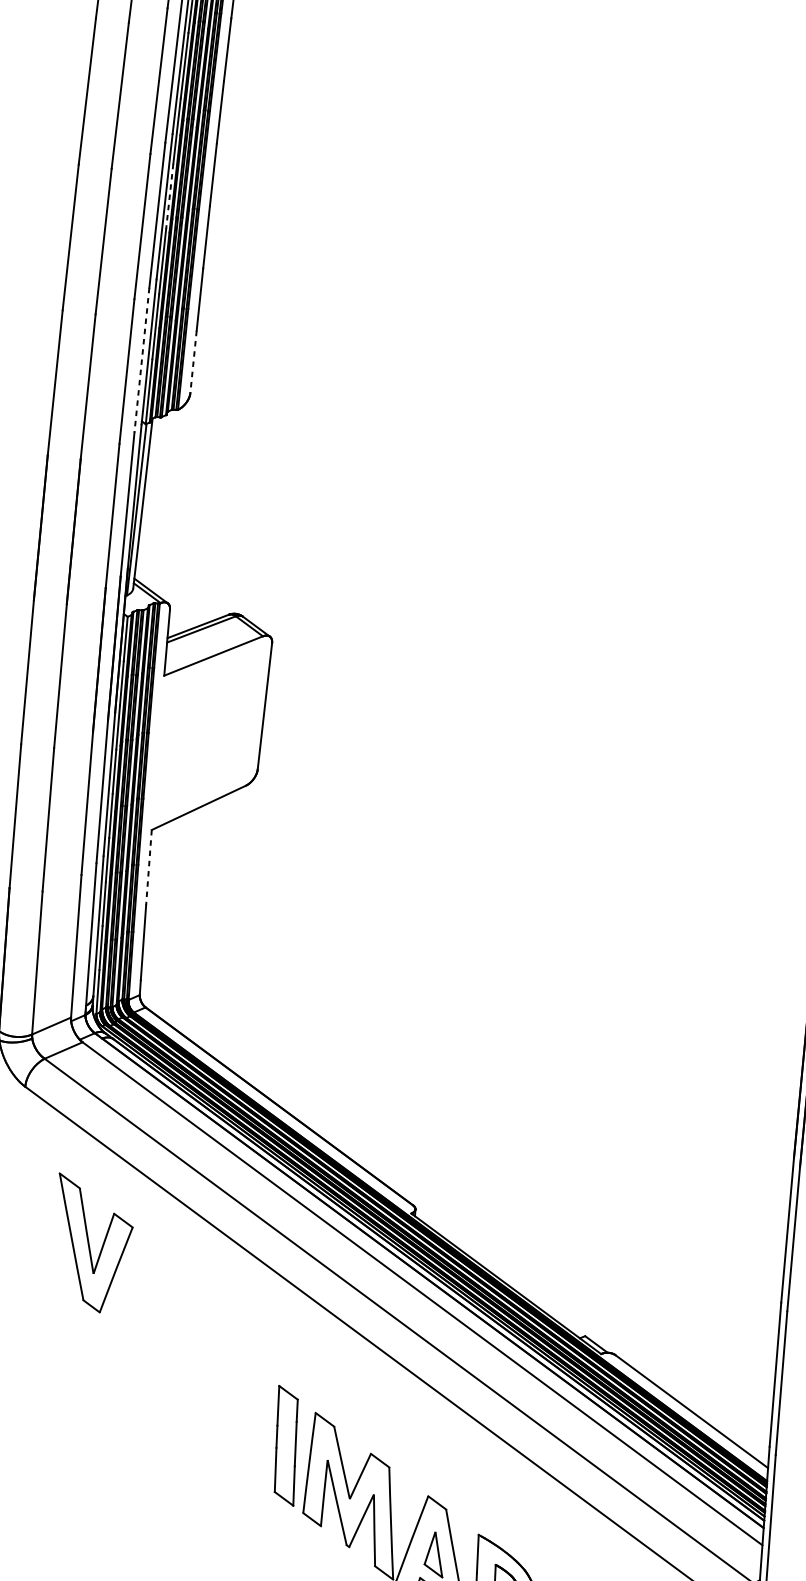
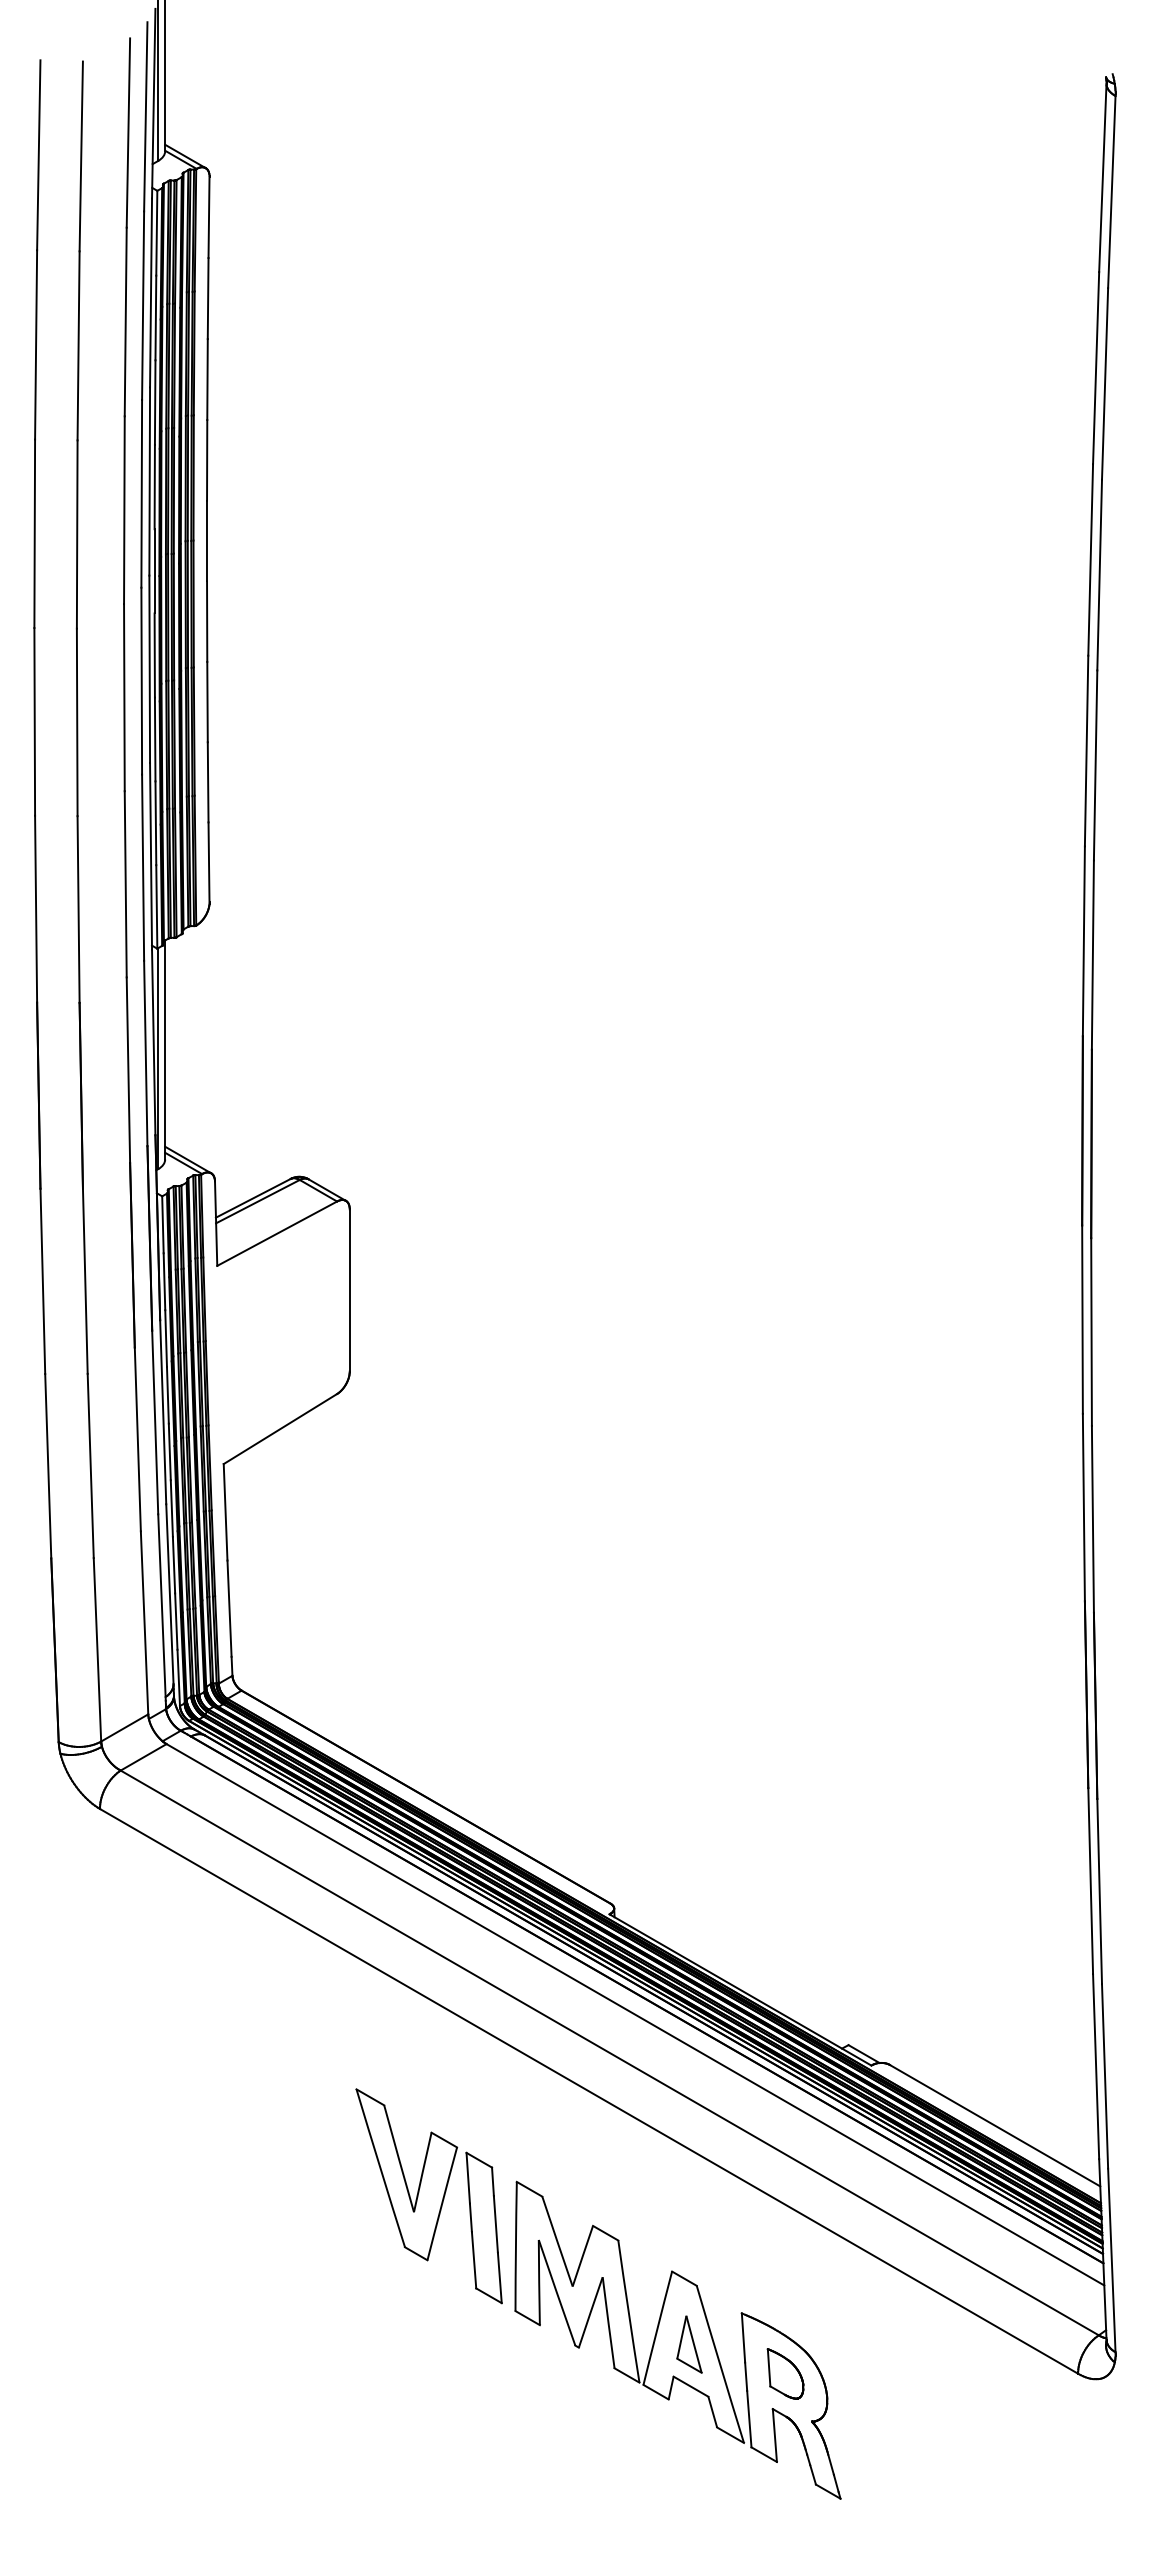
line: (169, 197) -> (154, 656), dashed -> solid
line: (142, 360) -> (143, 868), dashed -> solid
line: (193, 361) -> (209, 862), dashed -> solid
line: (148, 867) -> (225, 1512), dashed -> solid
part: (91, 1244) -> (406, 2174), moved

